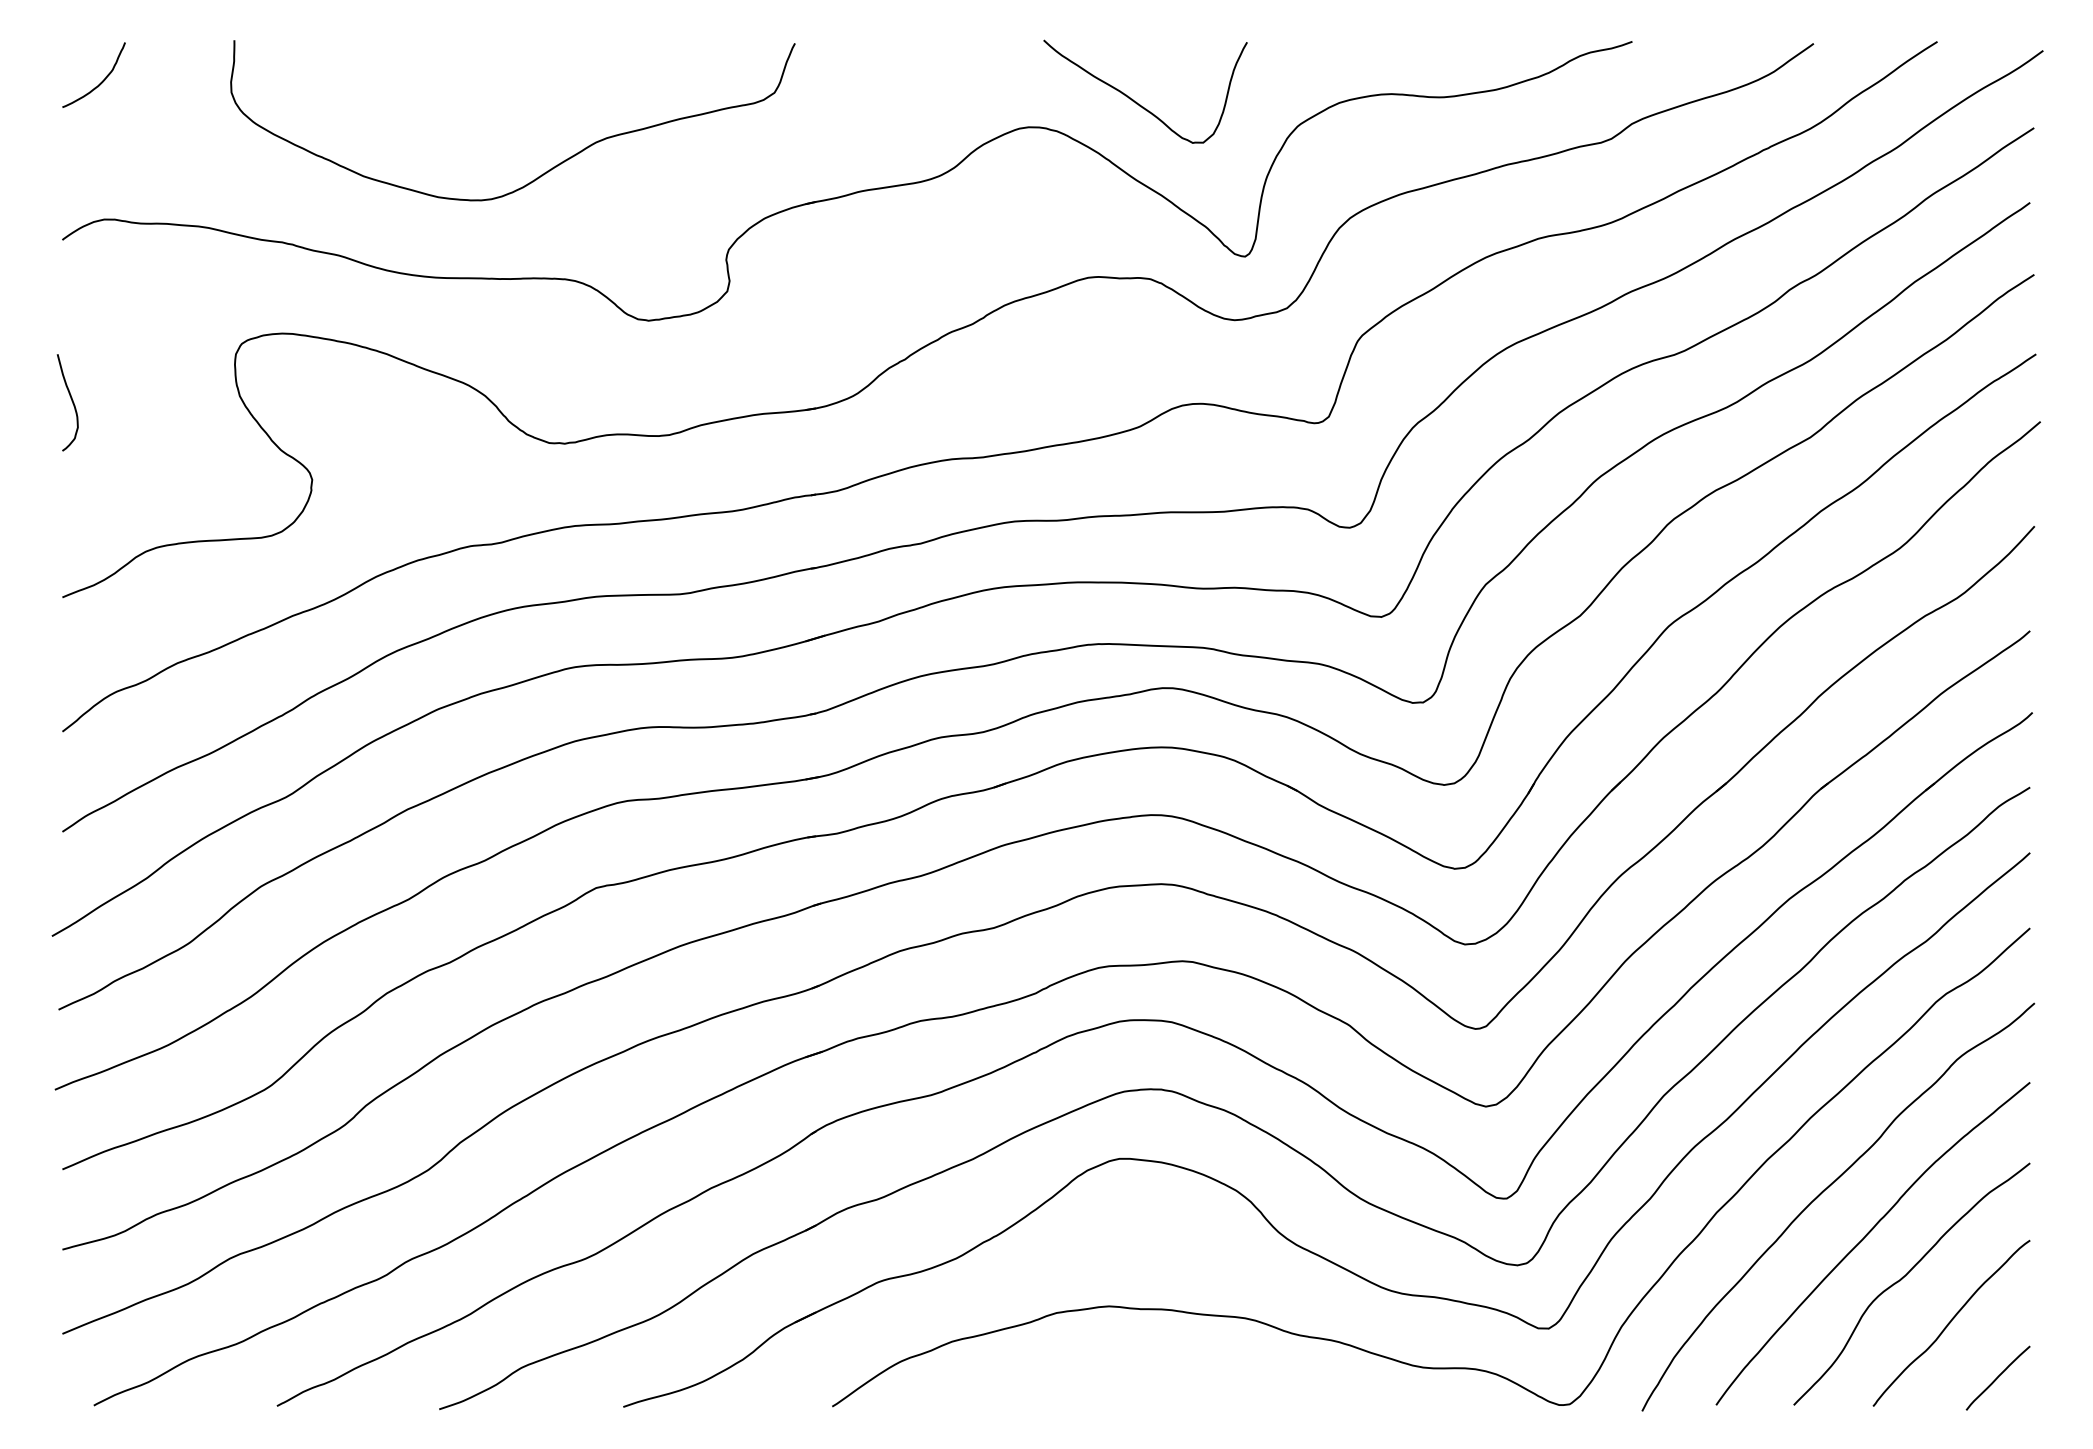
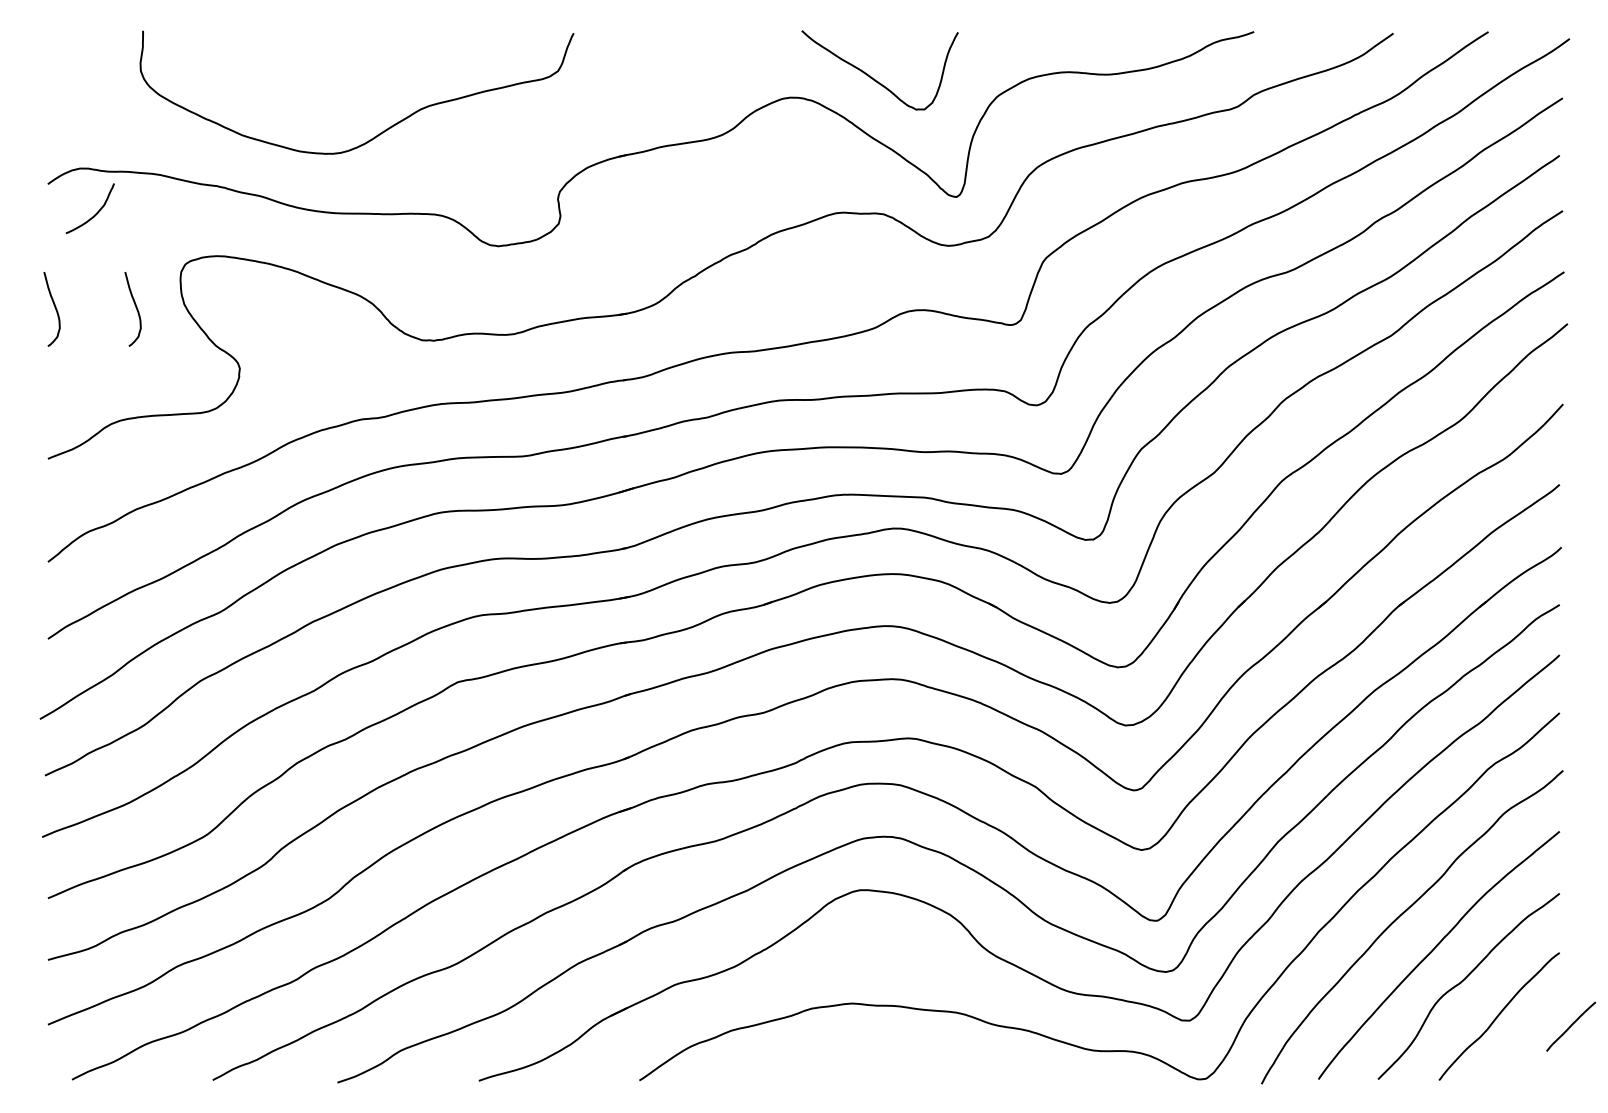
curve: (100, 81) -> (95, 213), moved
curve: (547, 170) -> (383, 130), moved
curve: (176, 400) -> (135, 307), added
line: (1998, 1377) -> (1571, 1026), moved

